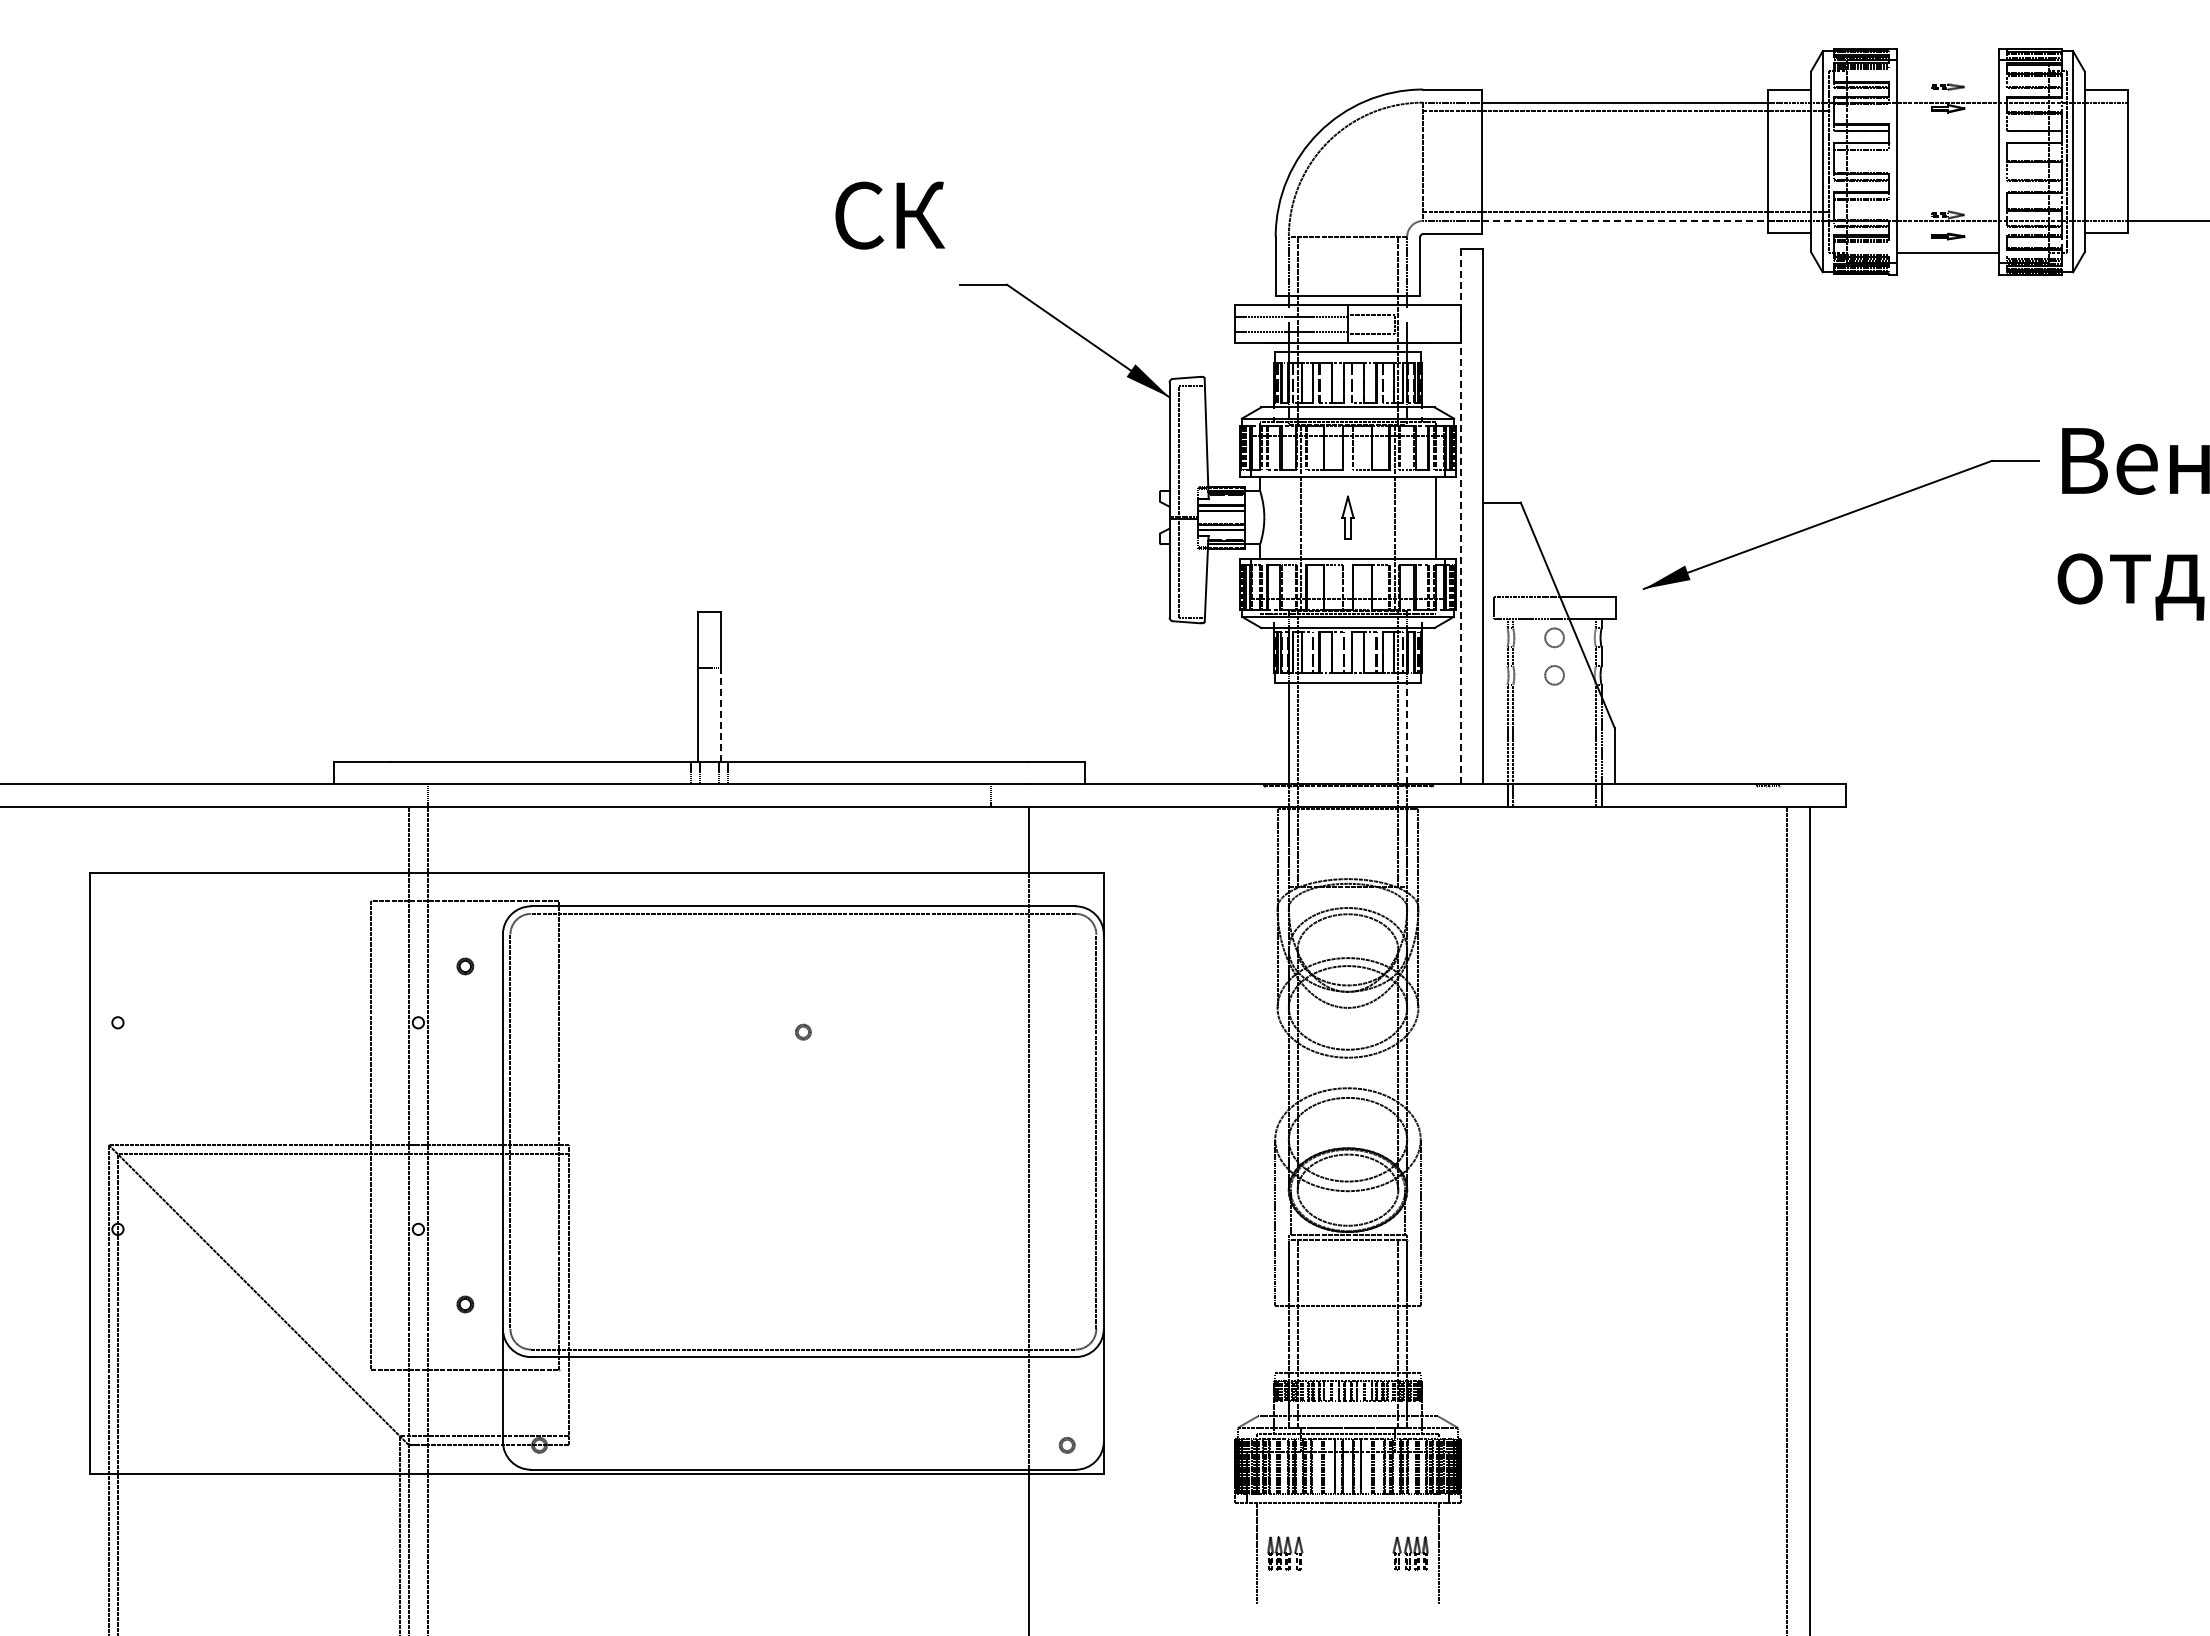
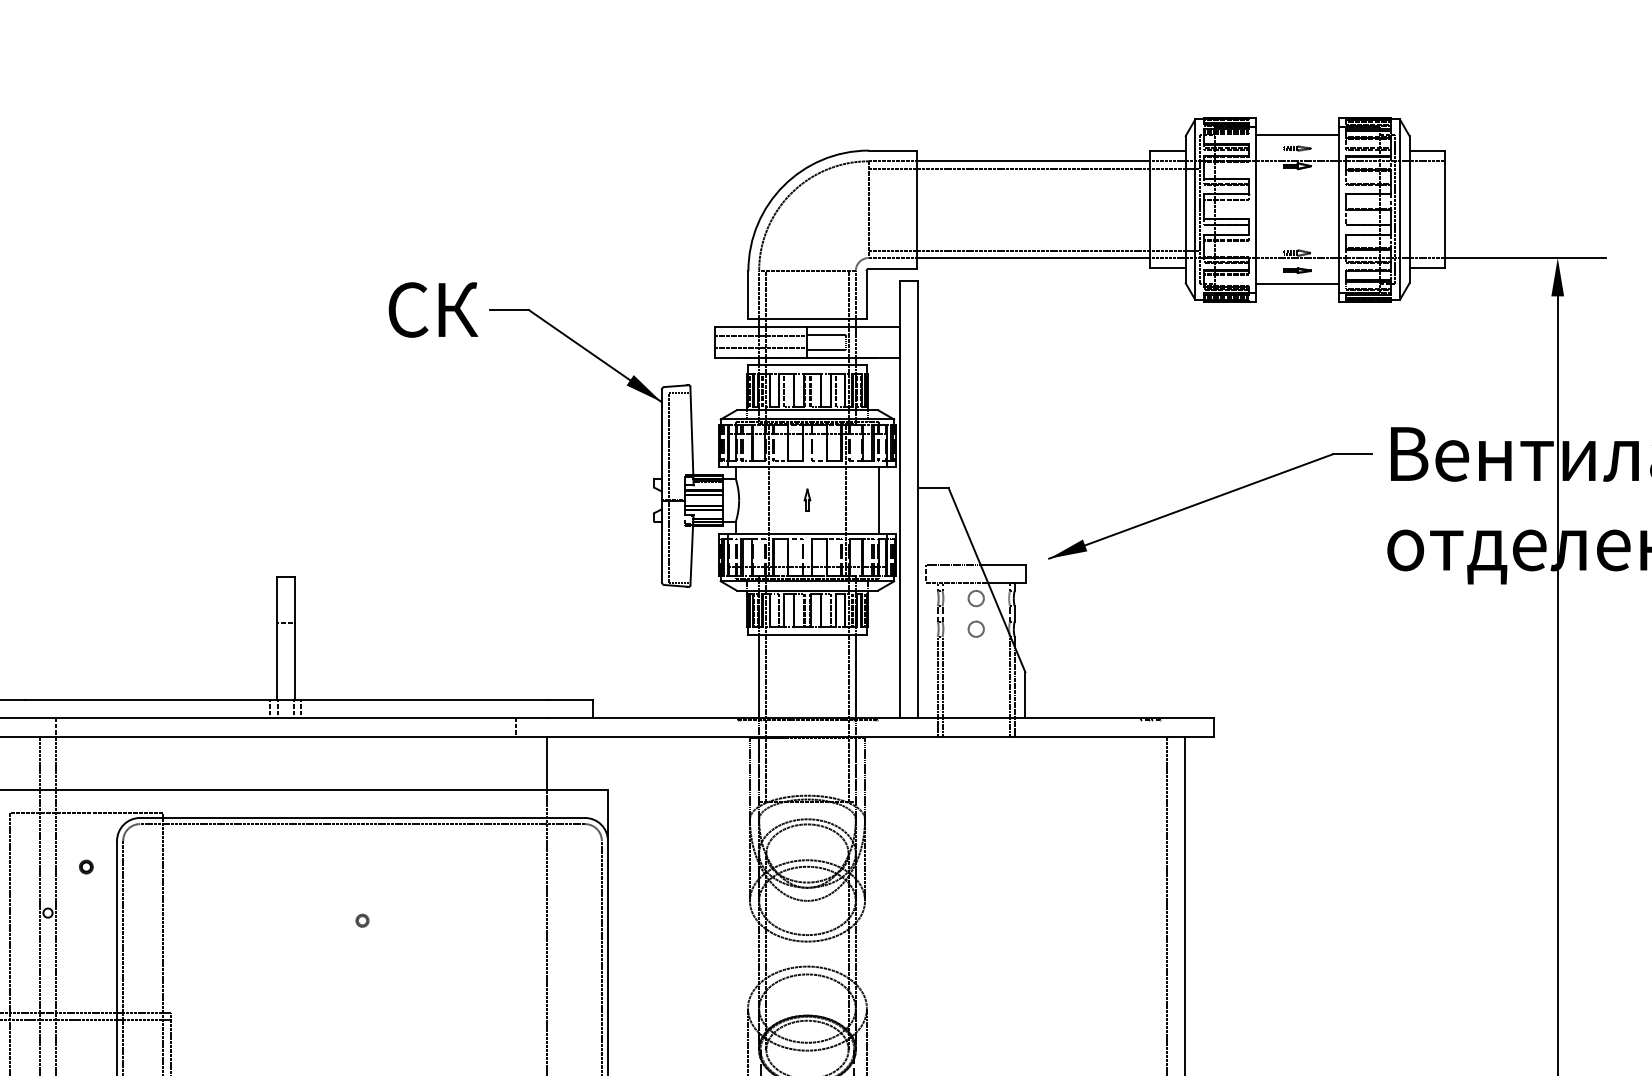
line: (1947, 70) -> (1297, 135), added
text: (890, 215) -> (433, 309), moved
line: (1624, 220) -> (1033, 257), dashed -> solid
line: (1460, 516) -> (899, 499), dashed -> solid
part: (1347, 517) -> (807, 500), size x0.62
line: (720, 714) -> (294, 661), dashed -> solid
line: (1407, 733) -> (856, 676), dashed -> solid

